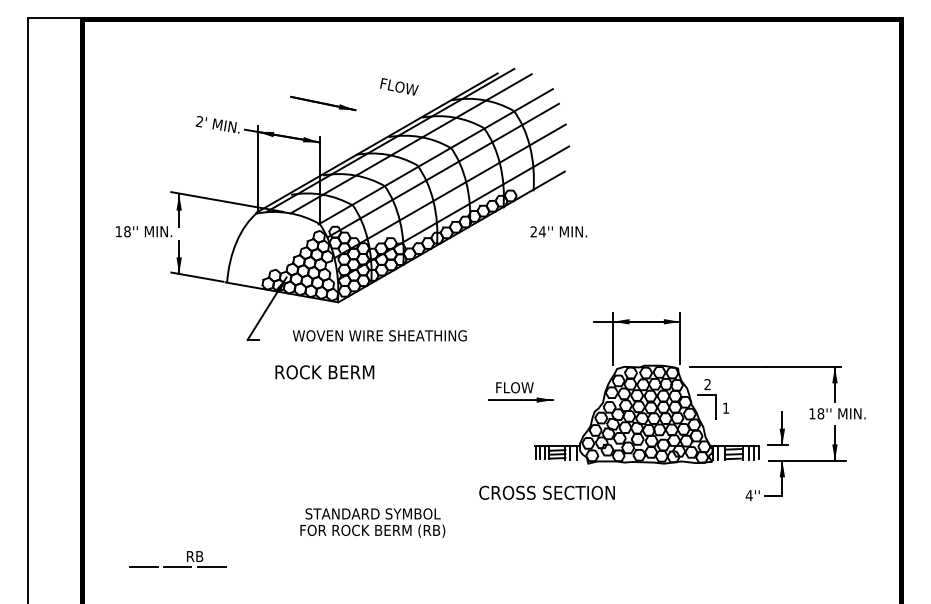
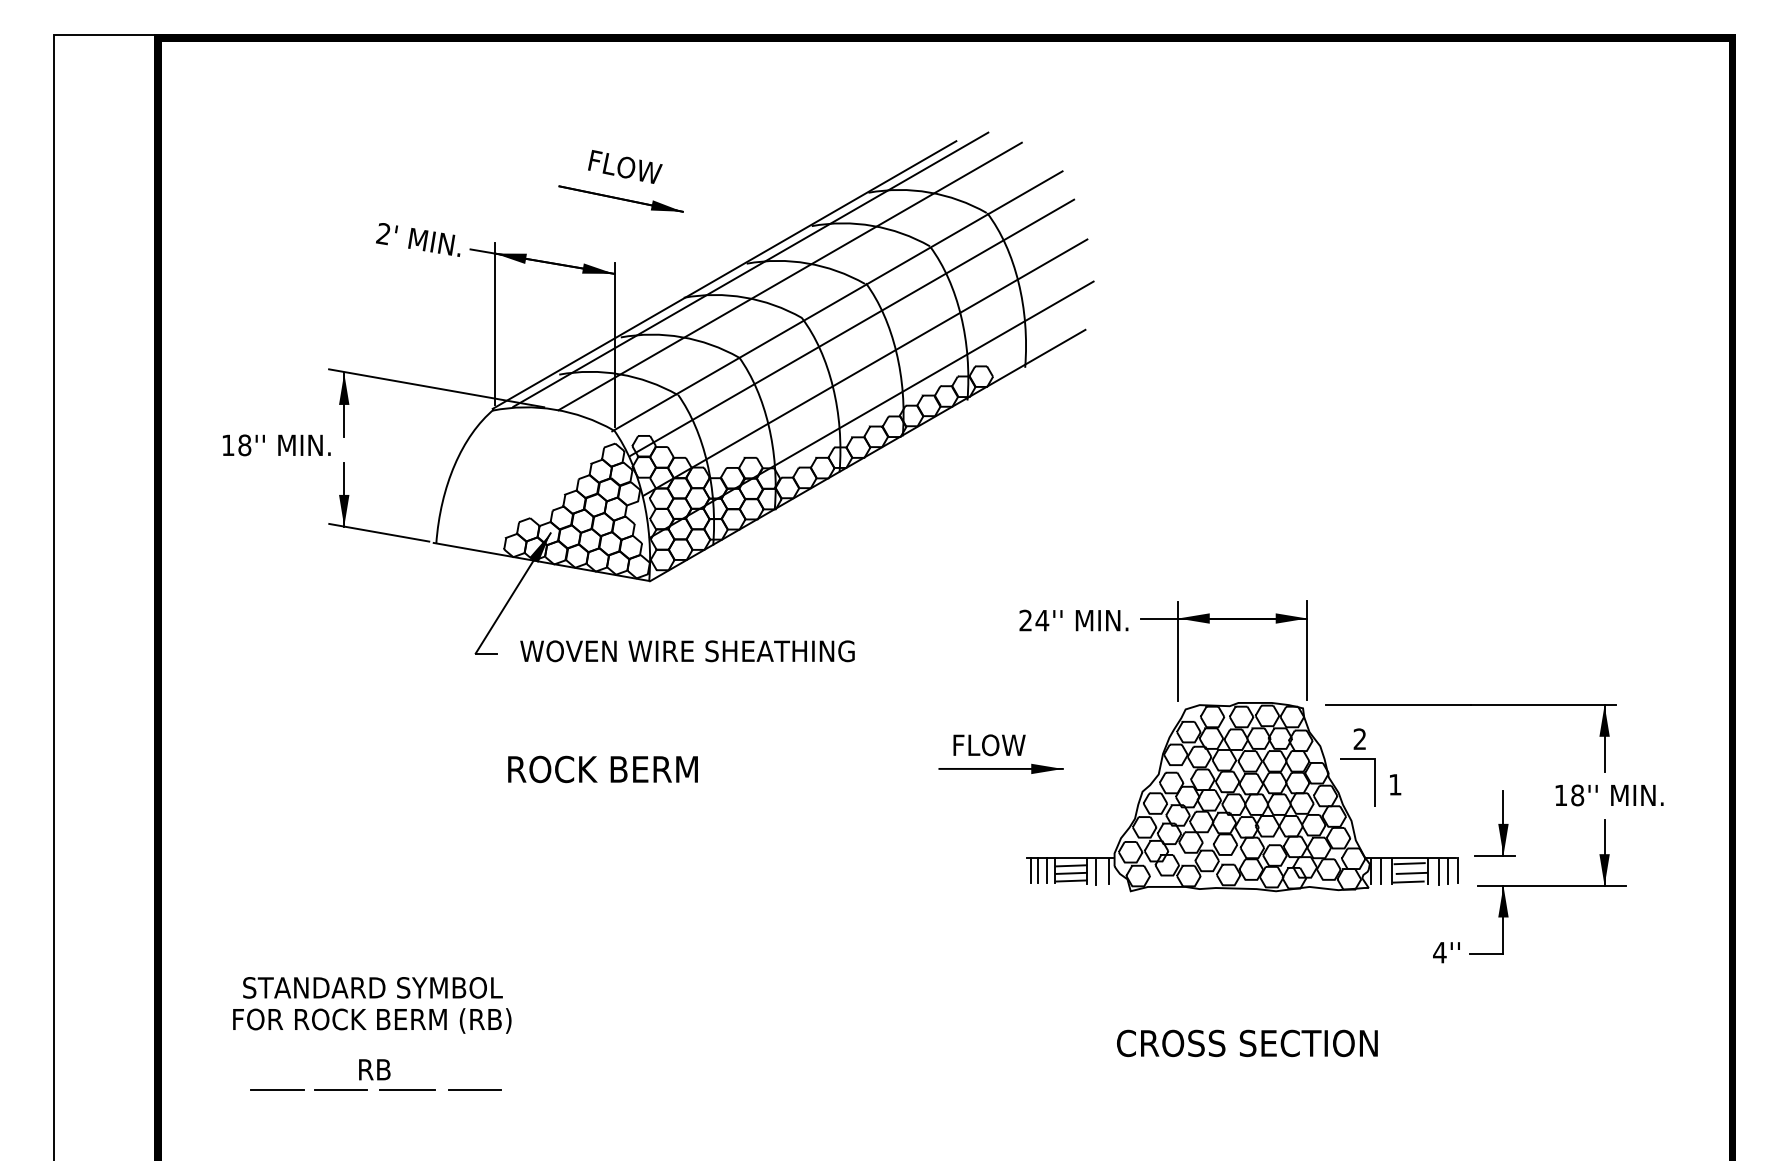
text: (399, 86) -> (625, 166), moved
text: (558, 231) -> (1073, 619), moved
text: (379, 335) -> (686, 650), moved
text: (324, 372) -> (602, 769), moved
text: (546, 492) -> (1246, 1042), moved
text: (372, 522) -> (371, 1004), moved
line: (246, 567) -> (473, 1090), added

